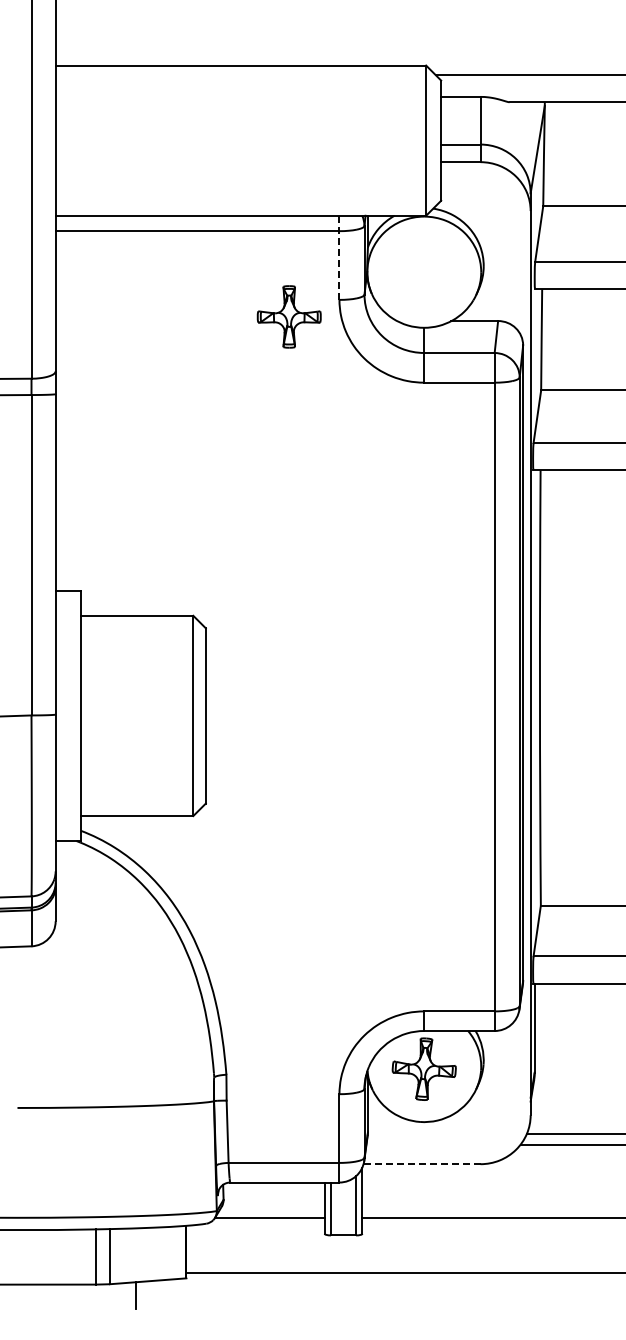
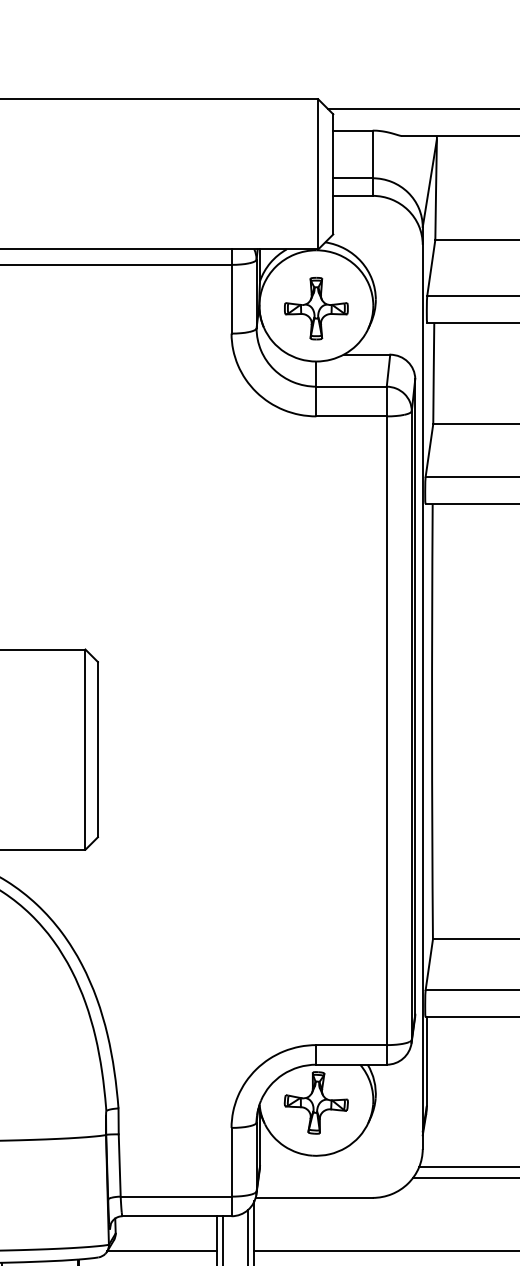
line: (339, 258) -> (231, 292), dashed -> solid
part: (288, 316) -> (315, 308), moved
line: (422, 1164) -> (314, 1198), dashed -> solid

